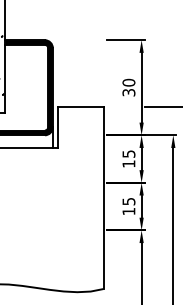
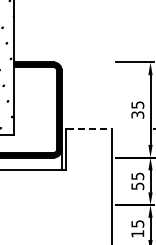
text: (128, 82) -> (137, 104), 30 -> 35
line: (80, 106) -> (89, 128), solid -> dashed
text: (128, 163) -> (137, 185), 15 -> 55

